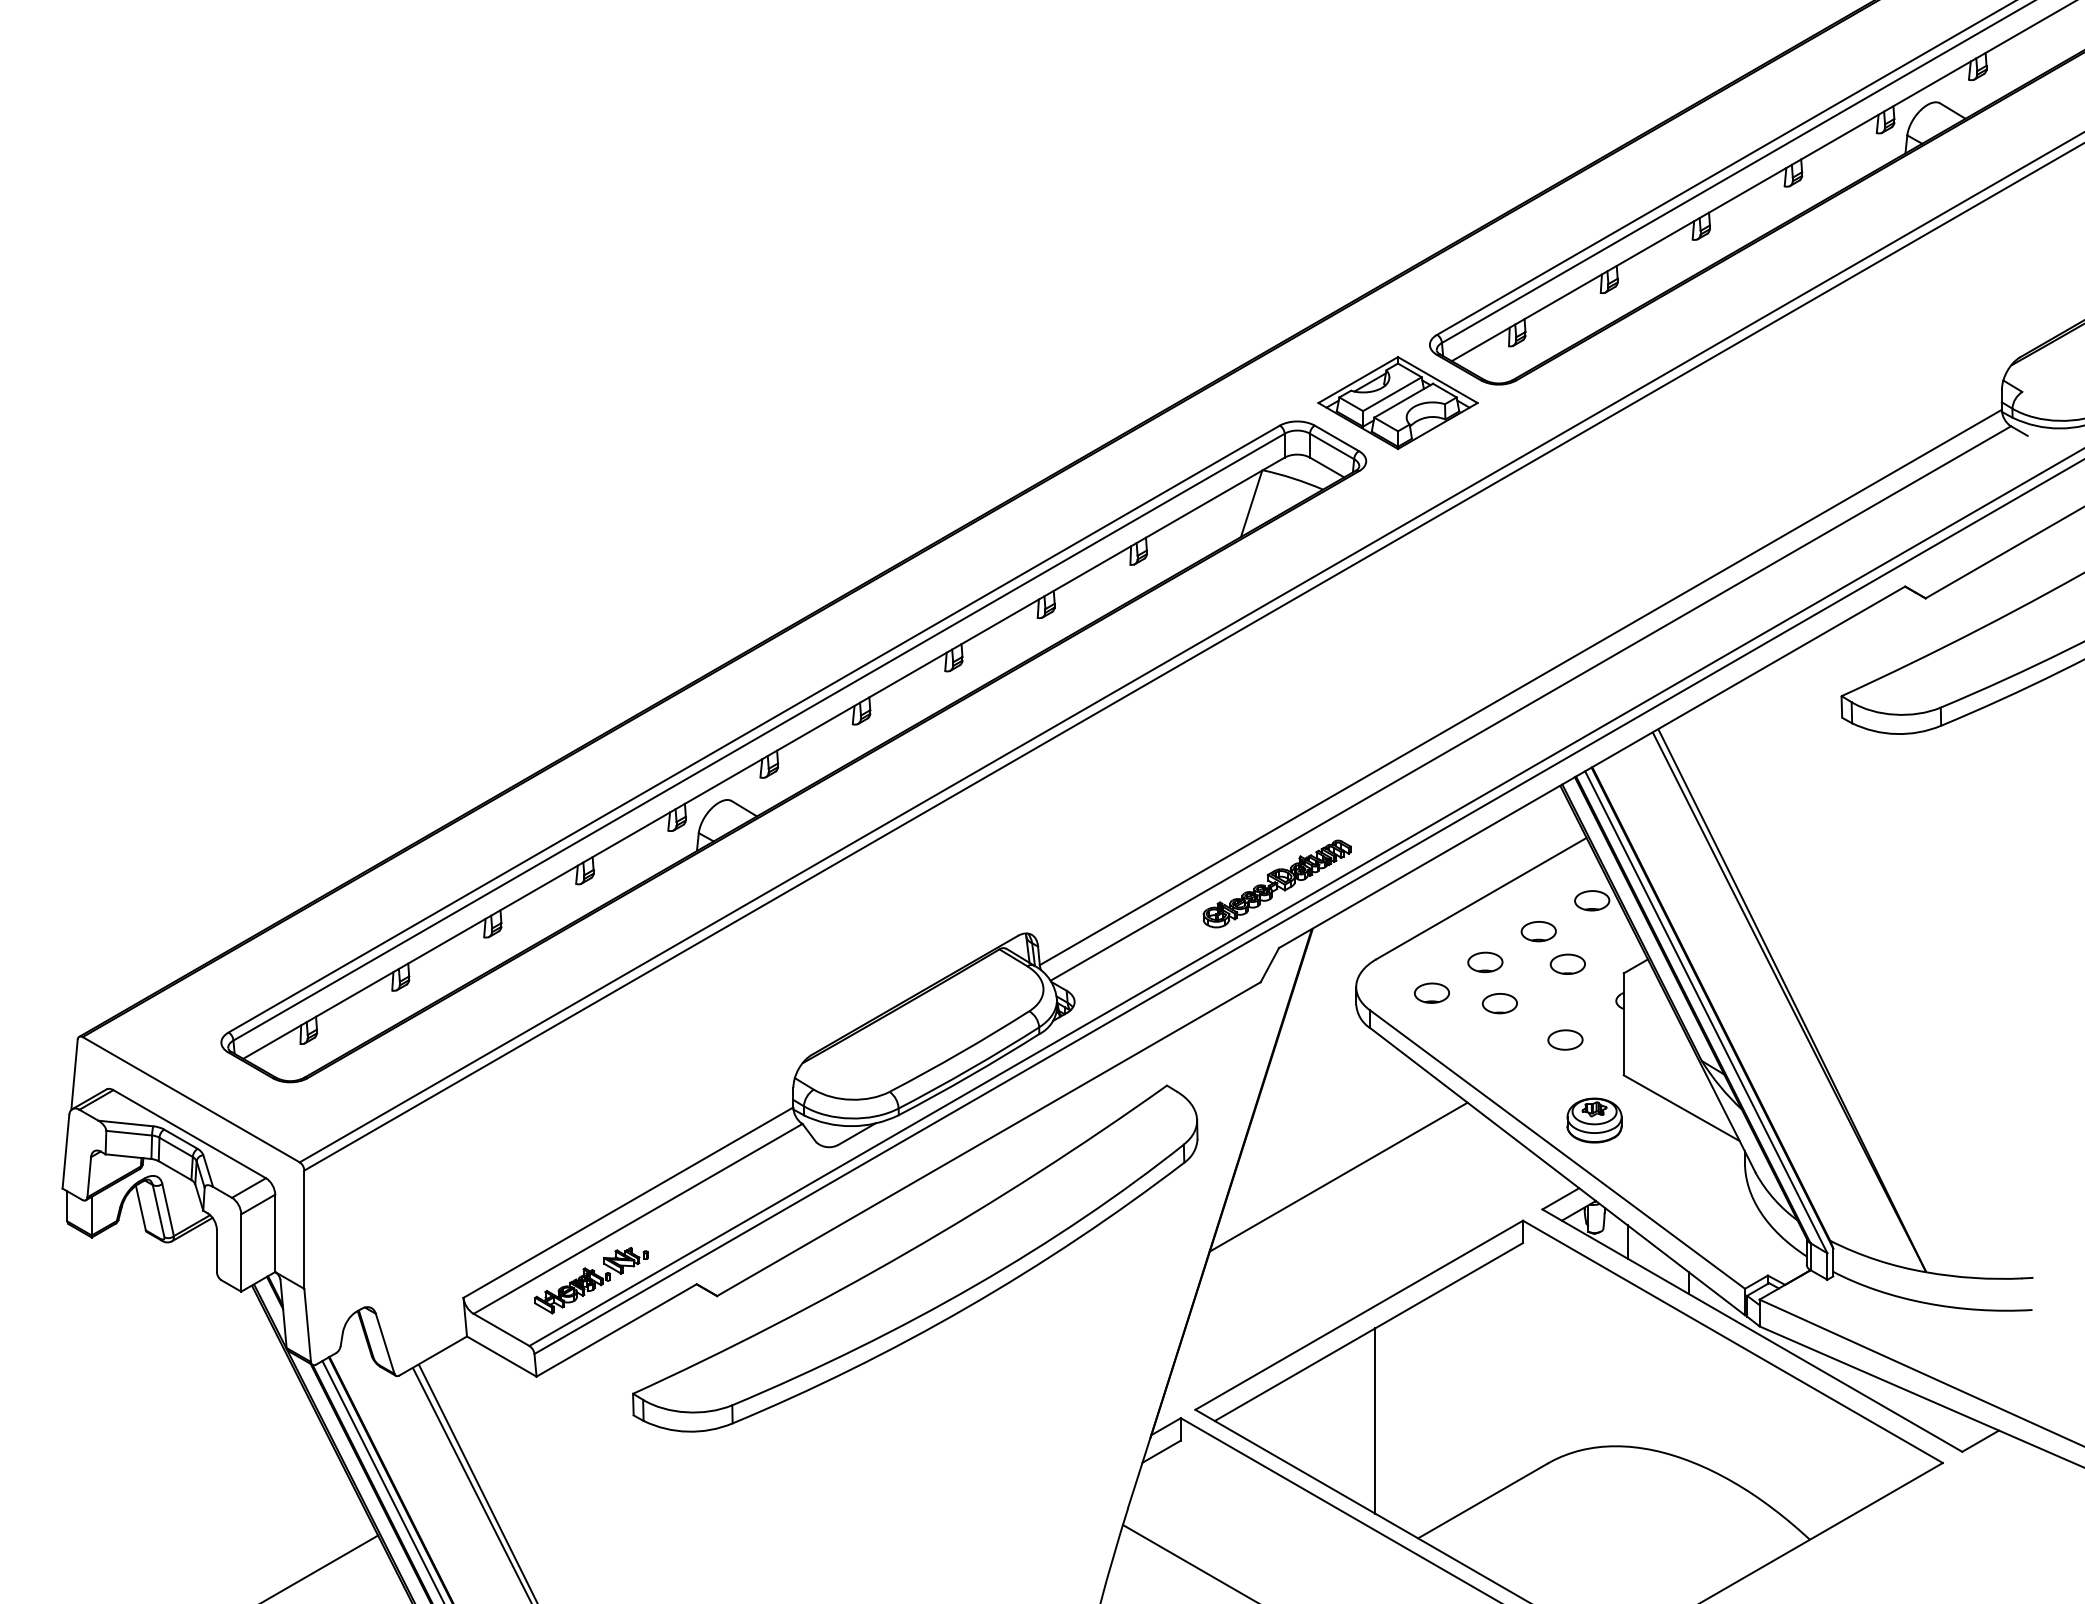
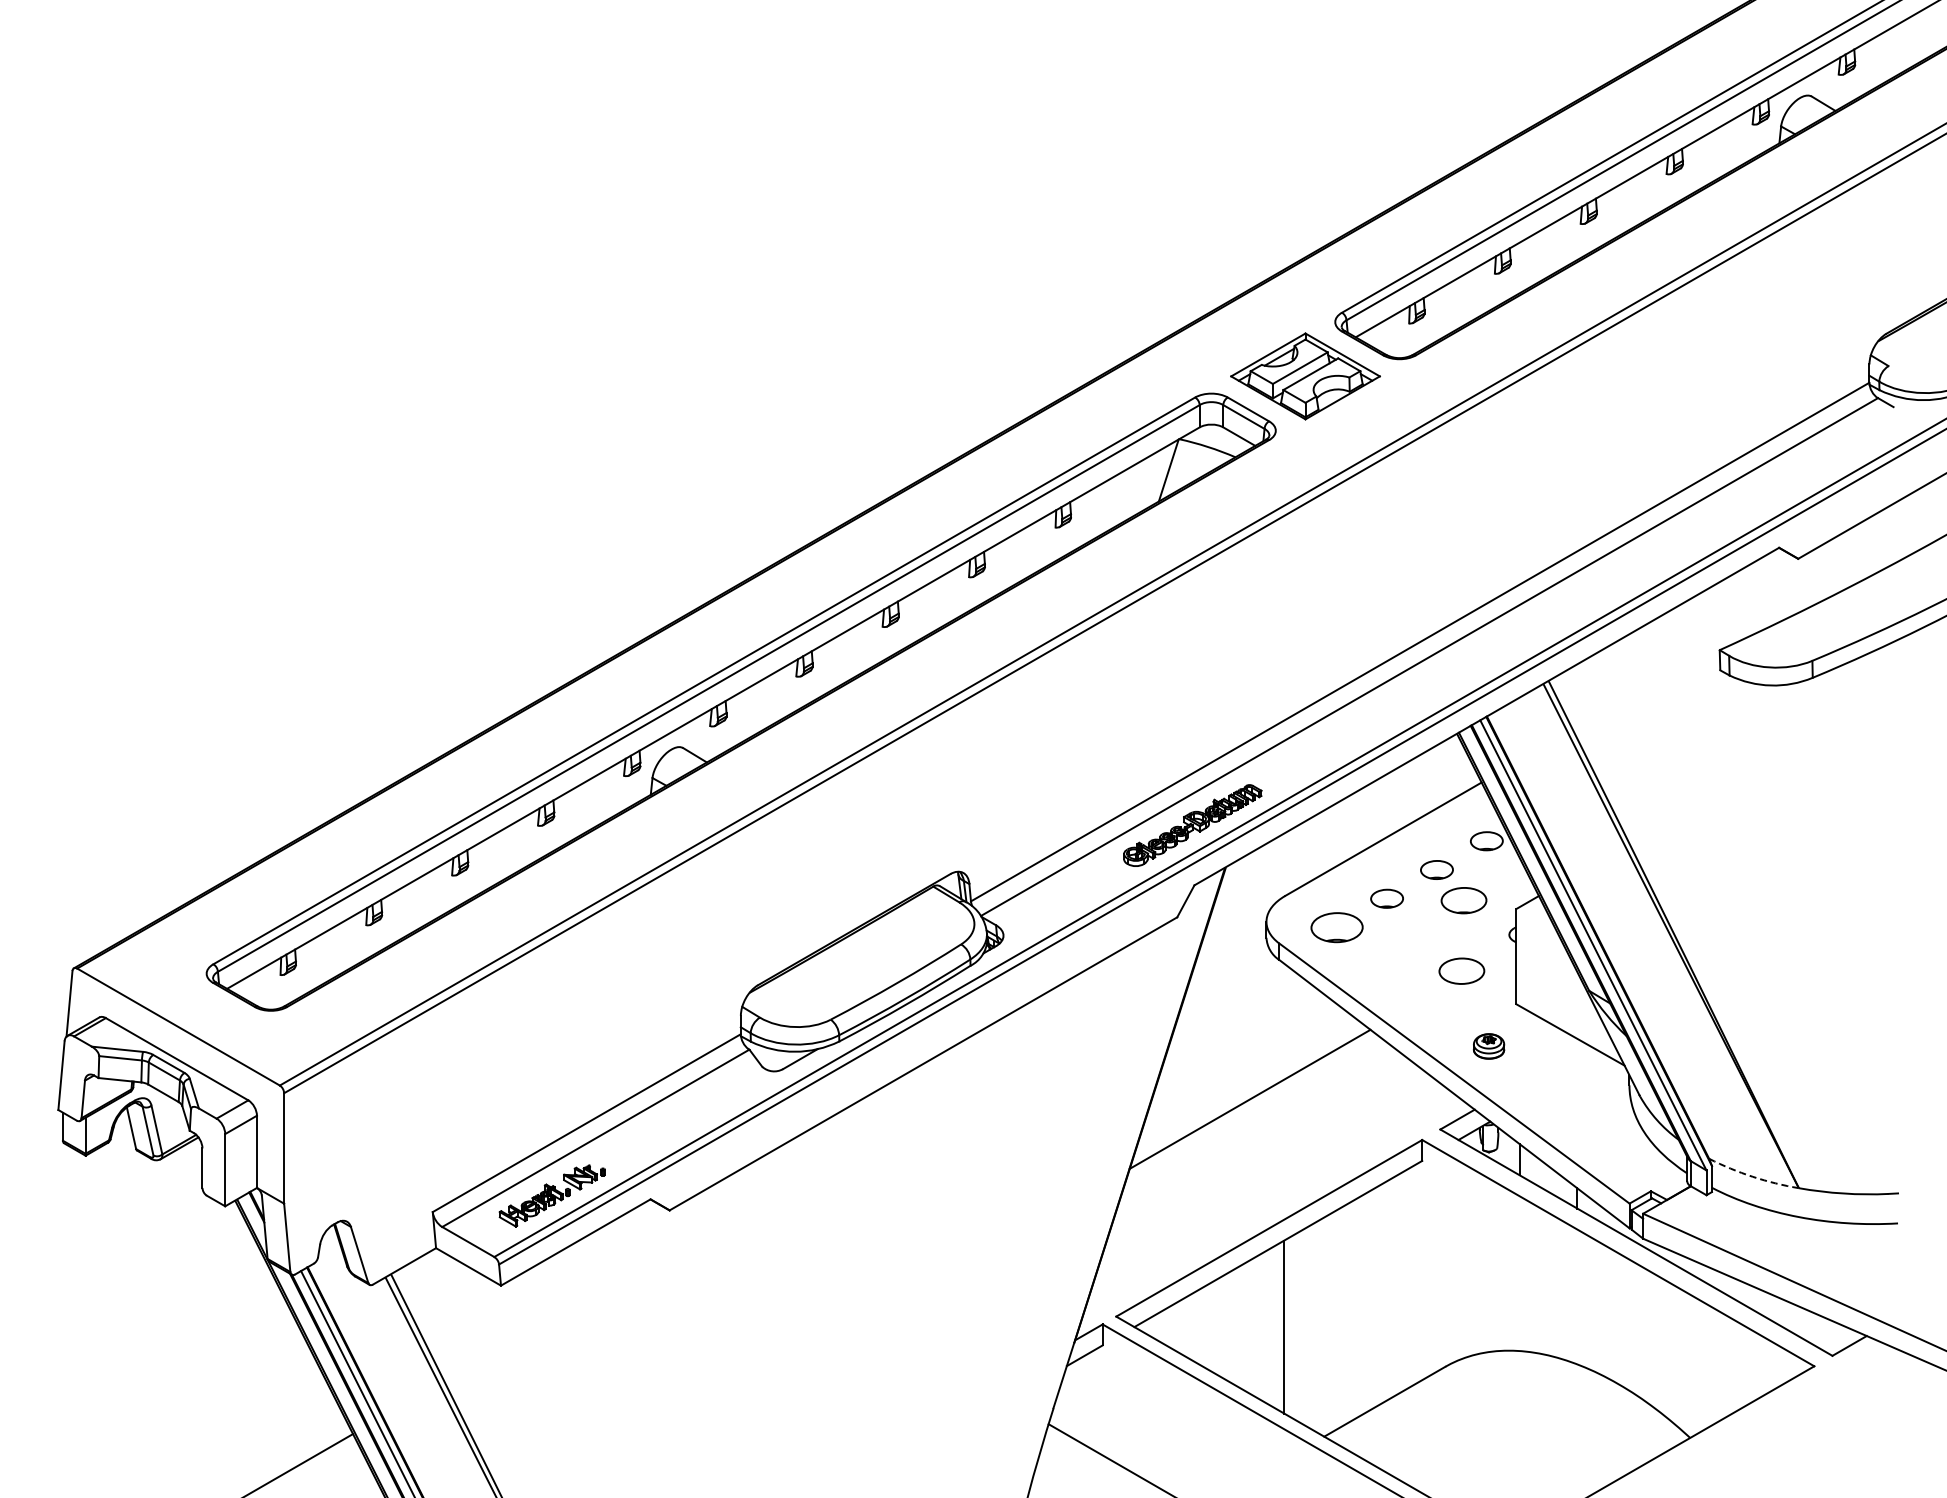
part: (1568, 964) -> (1464, 900), size x1.4
part: (1432, 993) -> (1337, 927), size x1.6
part: (1499, 1003) -> (1400, 937), removed
part: (1565, 1040) -> (1461, 971), size x1.4
part: (1593, 1120) -> (1488, 1046), size x0.6
part: (915, 1257) -> (854, 1174), removed
arc: (1876, 1259) -> (1752, 1176), solid -> dashed

